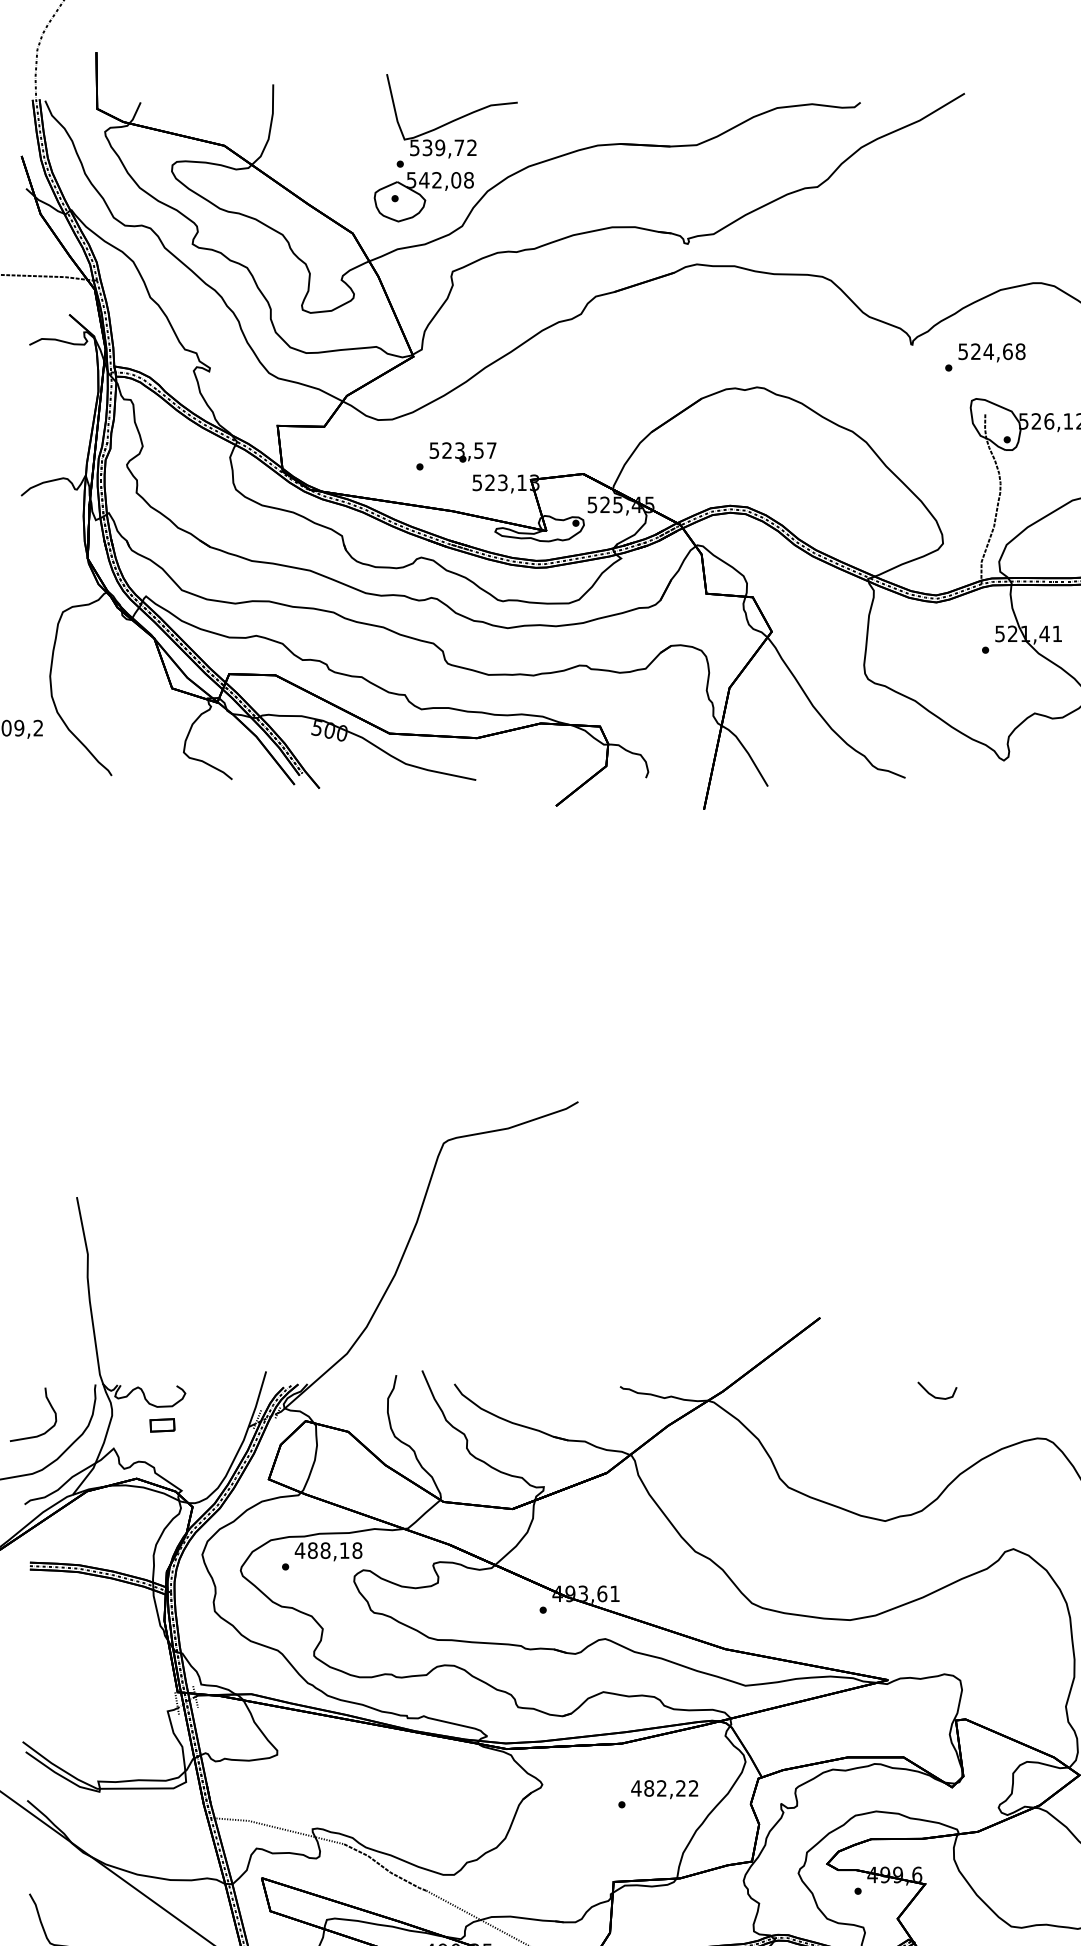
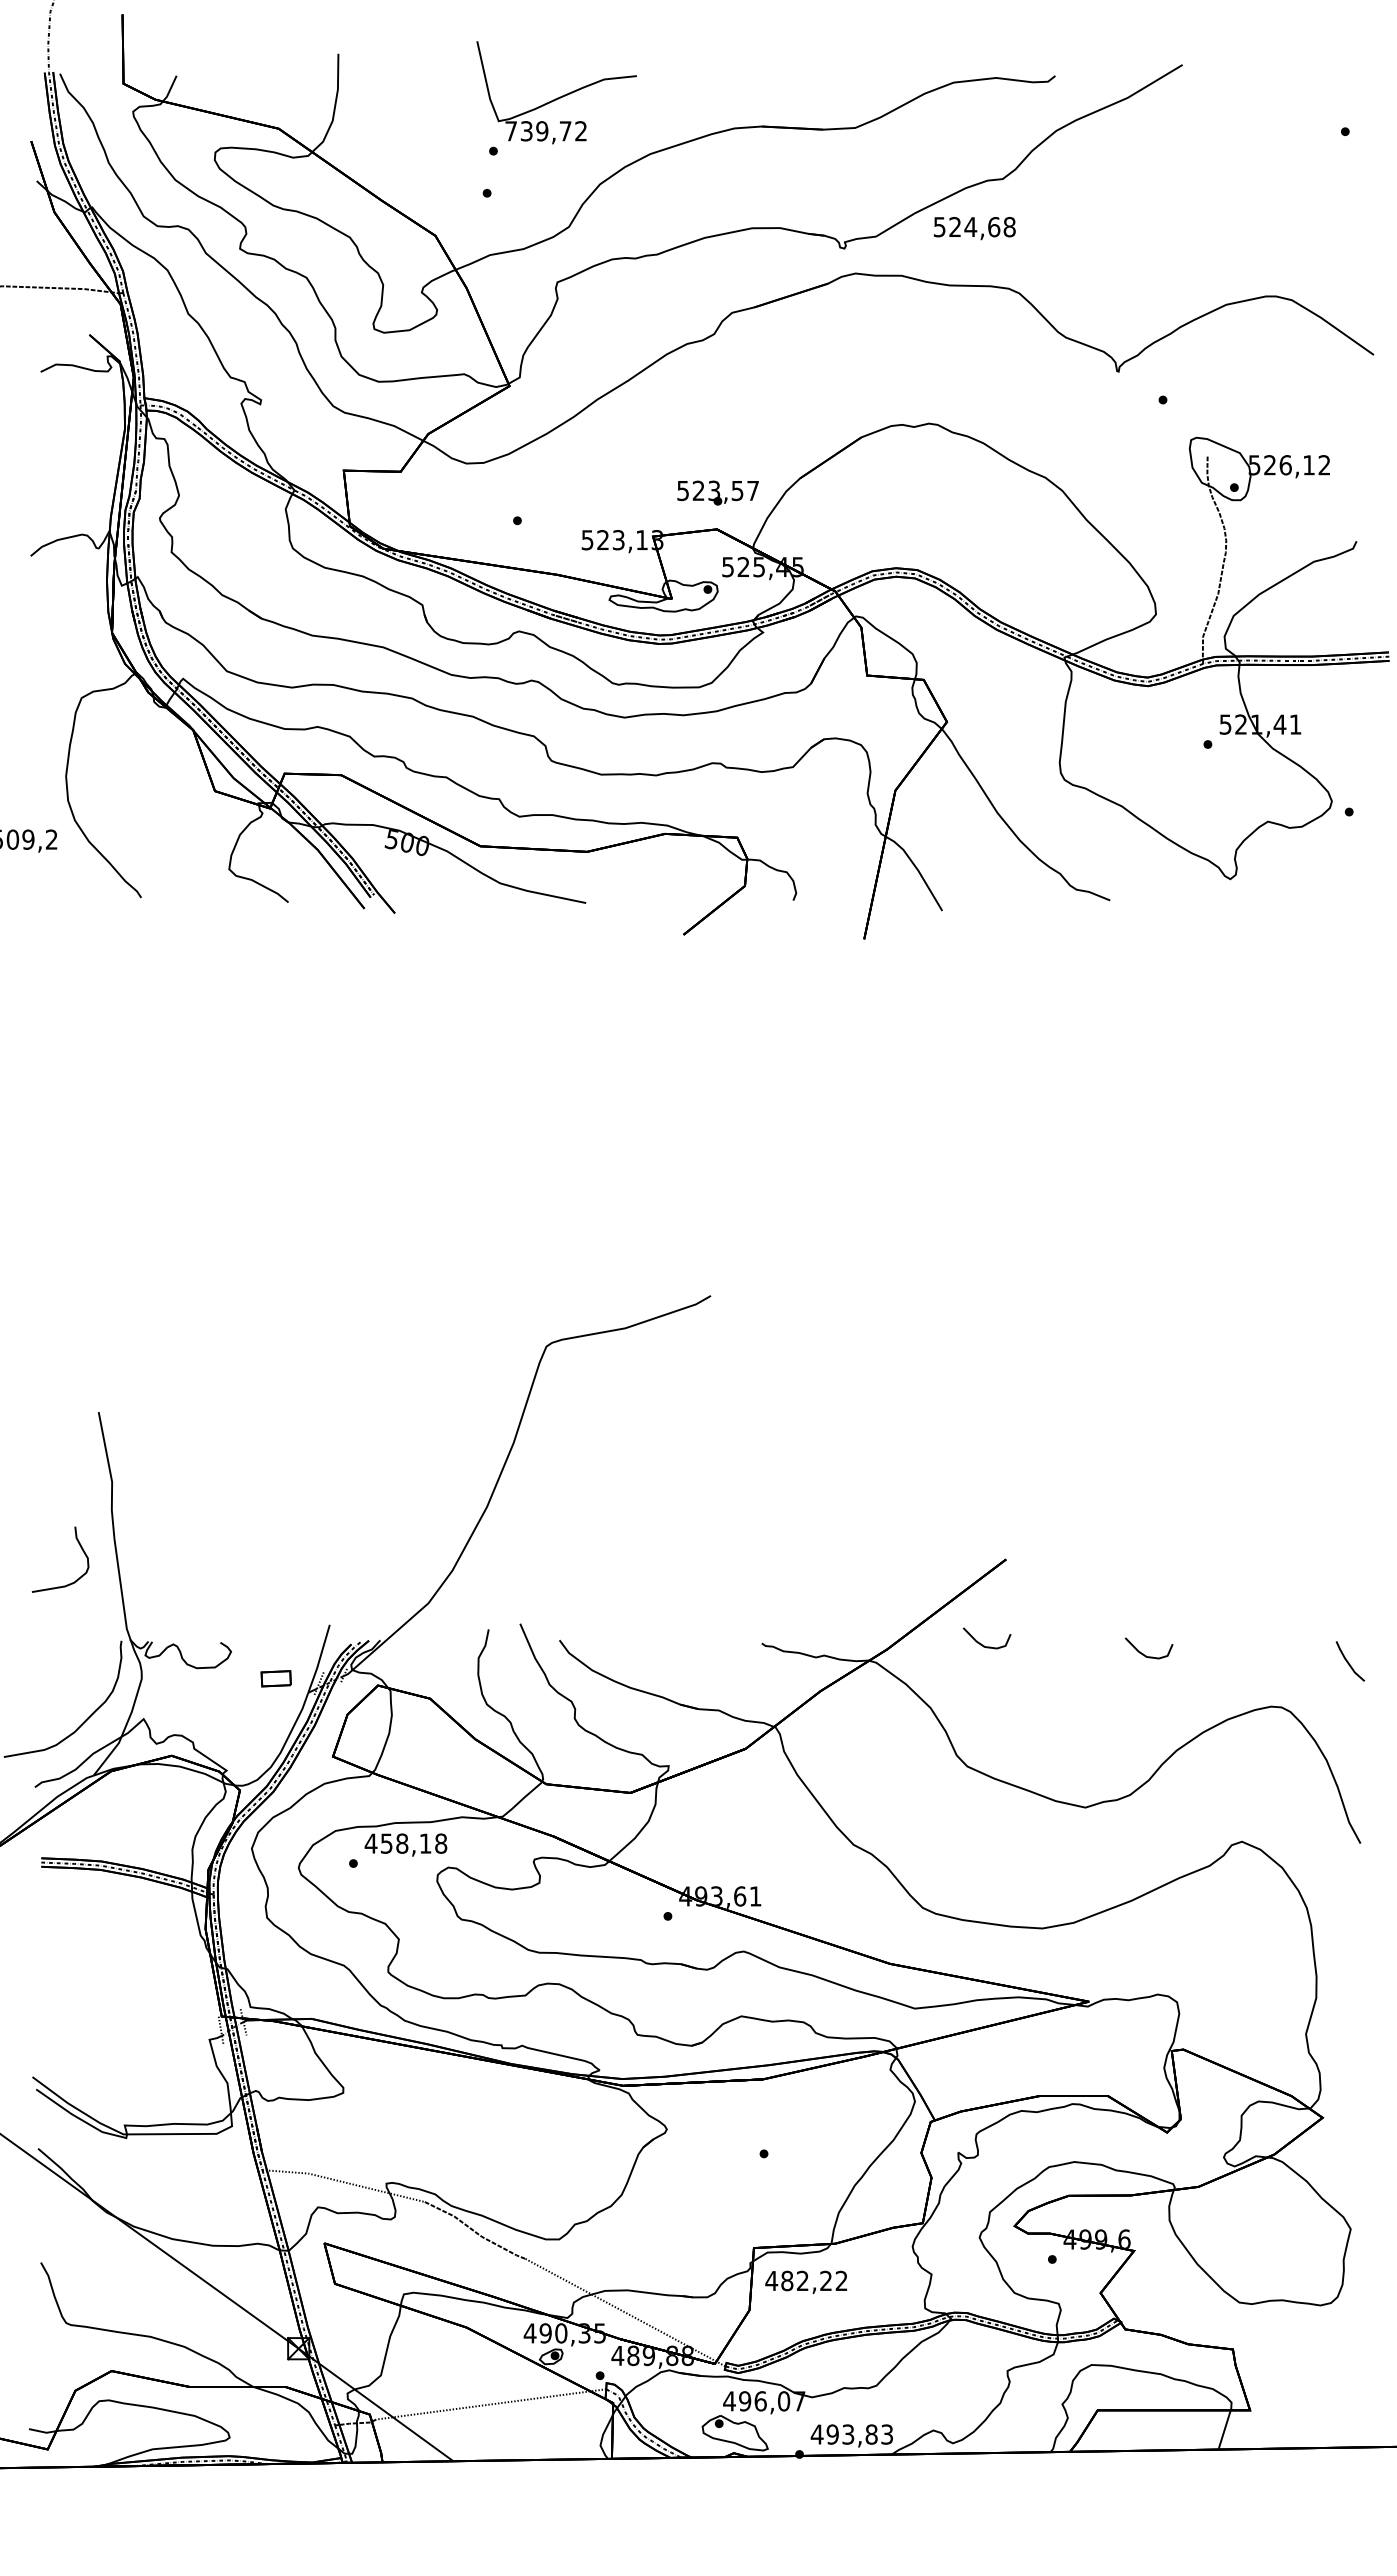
text: (414, 148) -> (510, 131), 539,72 -> 739,72
part: (424, 197) -> (522, 191), removed
text: (991, 352) -> (974, 228), moved
text: (462, 451) -> (717, 492), moved
curve: (802, 1388) -> (984, 1645), added
curve: (50, 1406) -> (81, 1549), moved
part: (161, 1425) -> (275, 1678), moved
text: (312, 1550) -> (386, 1843), 488,18 -> 458,18
text: (664, 1788) -> (806, 2281), moved

